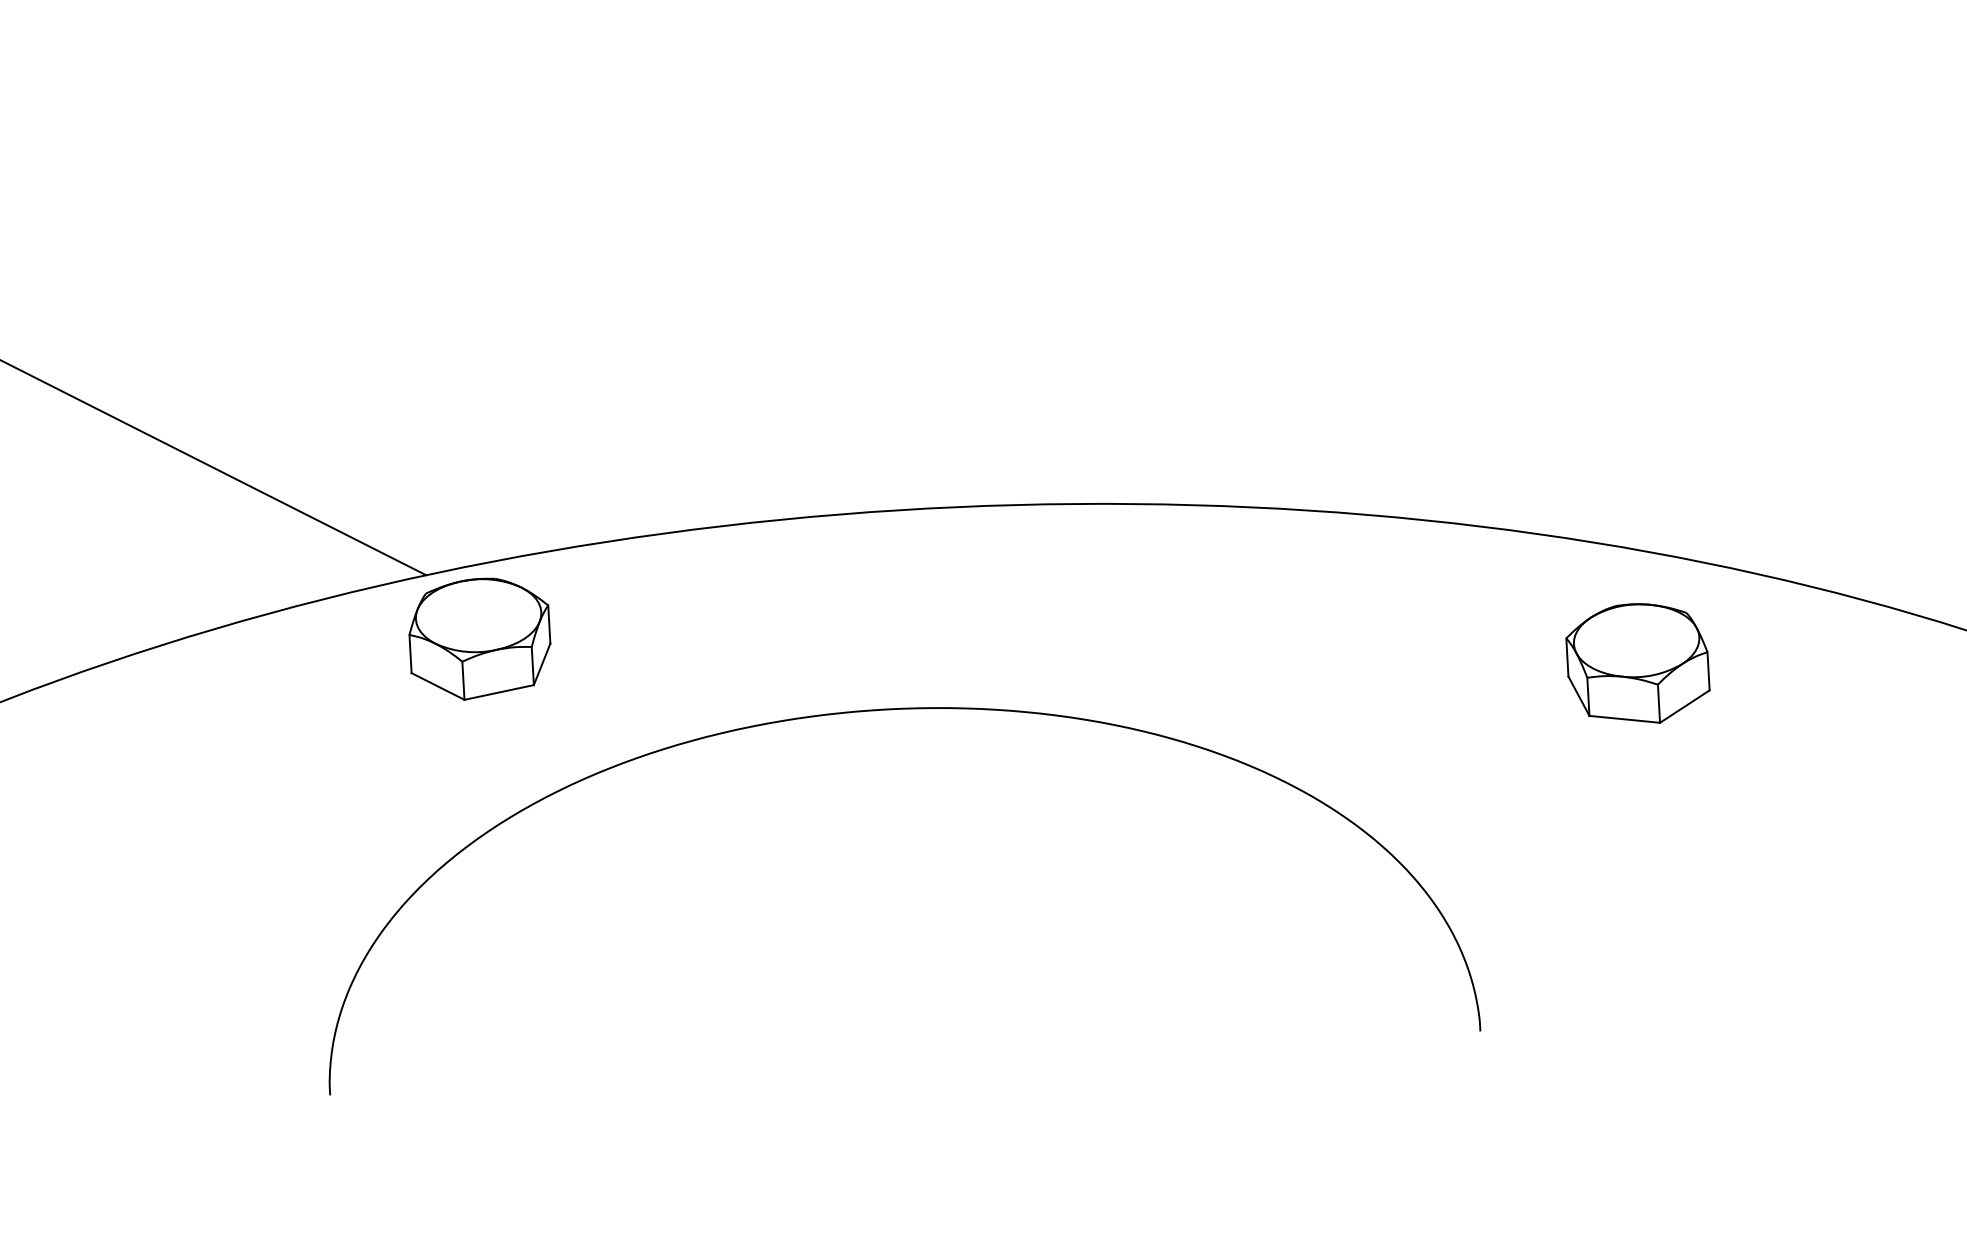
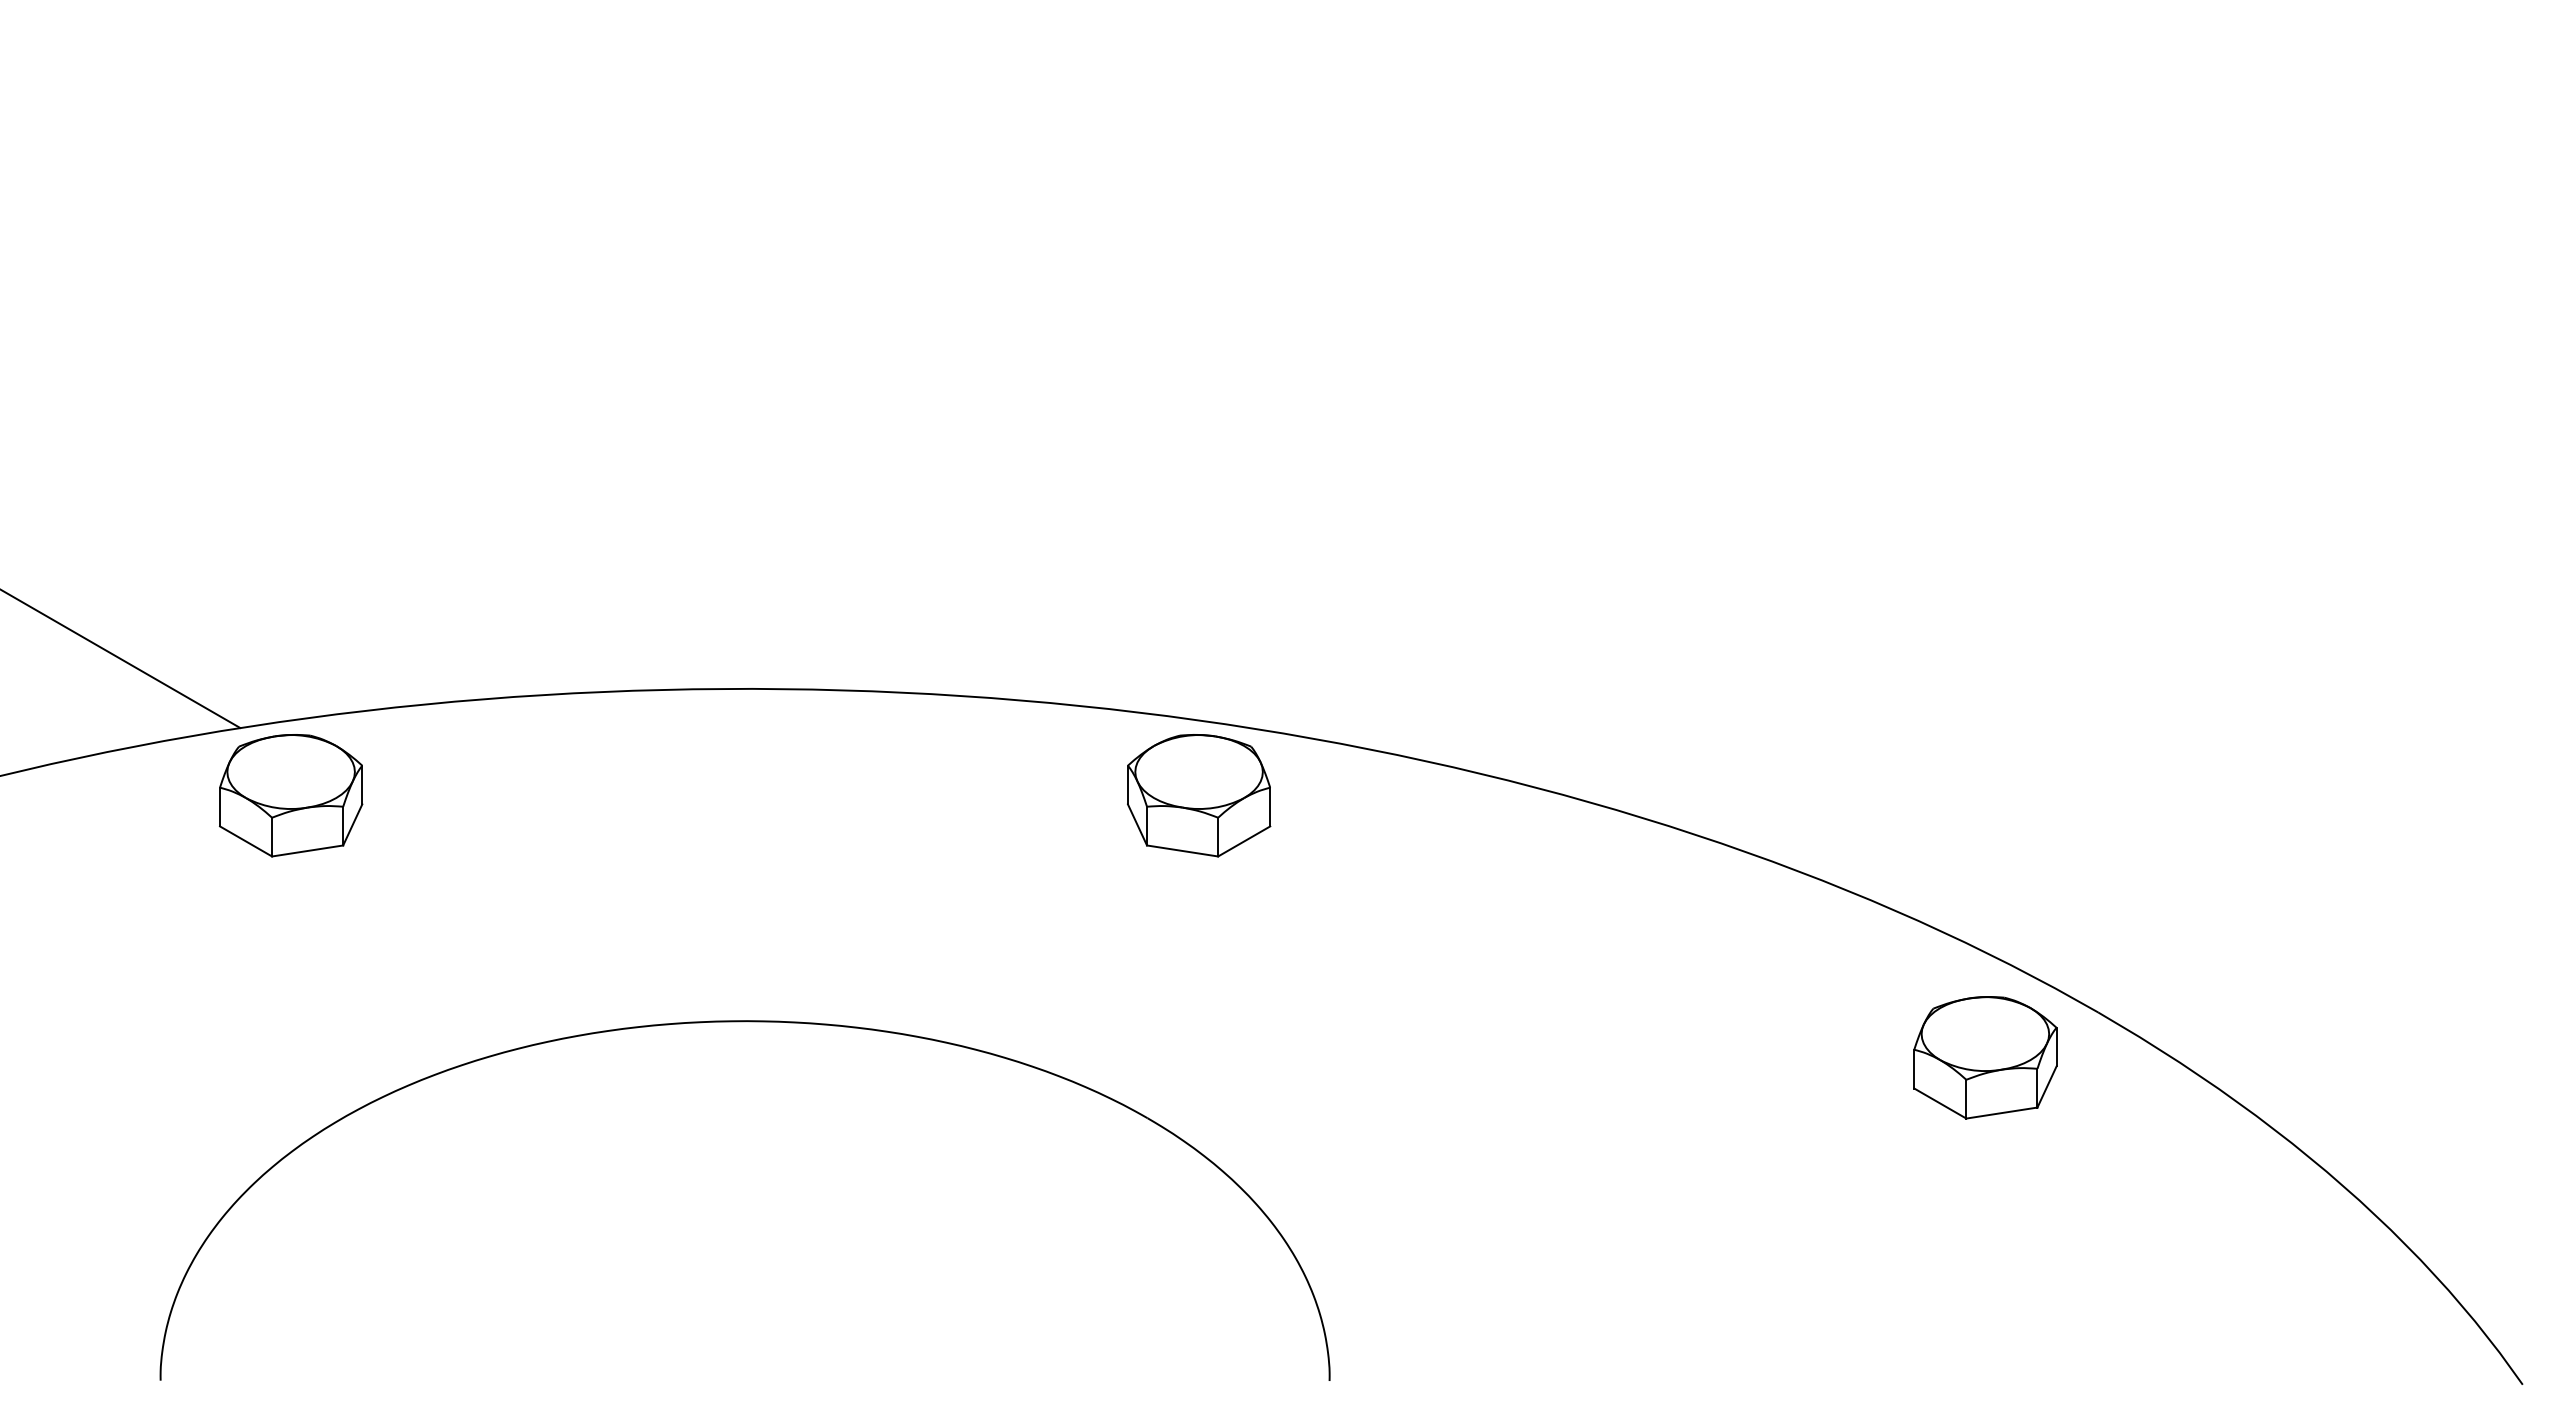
part: (1638, 663) -> (1199, 795), moved
part: (884, 710) -> (744, 1022), moved

